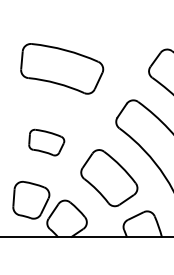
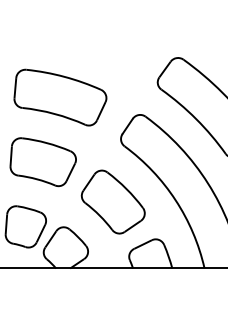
part: (62, 68) -> (60, 97), moved
part: (46, 142) -> (42, 162), size x1.67

